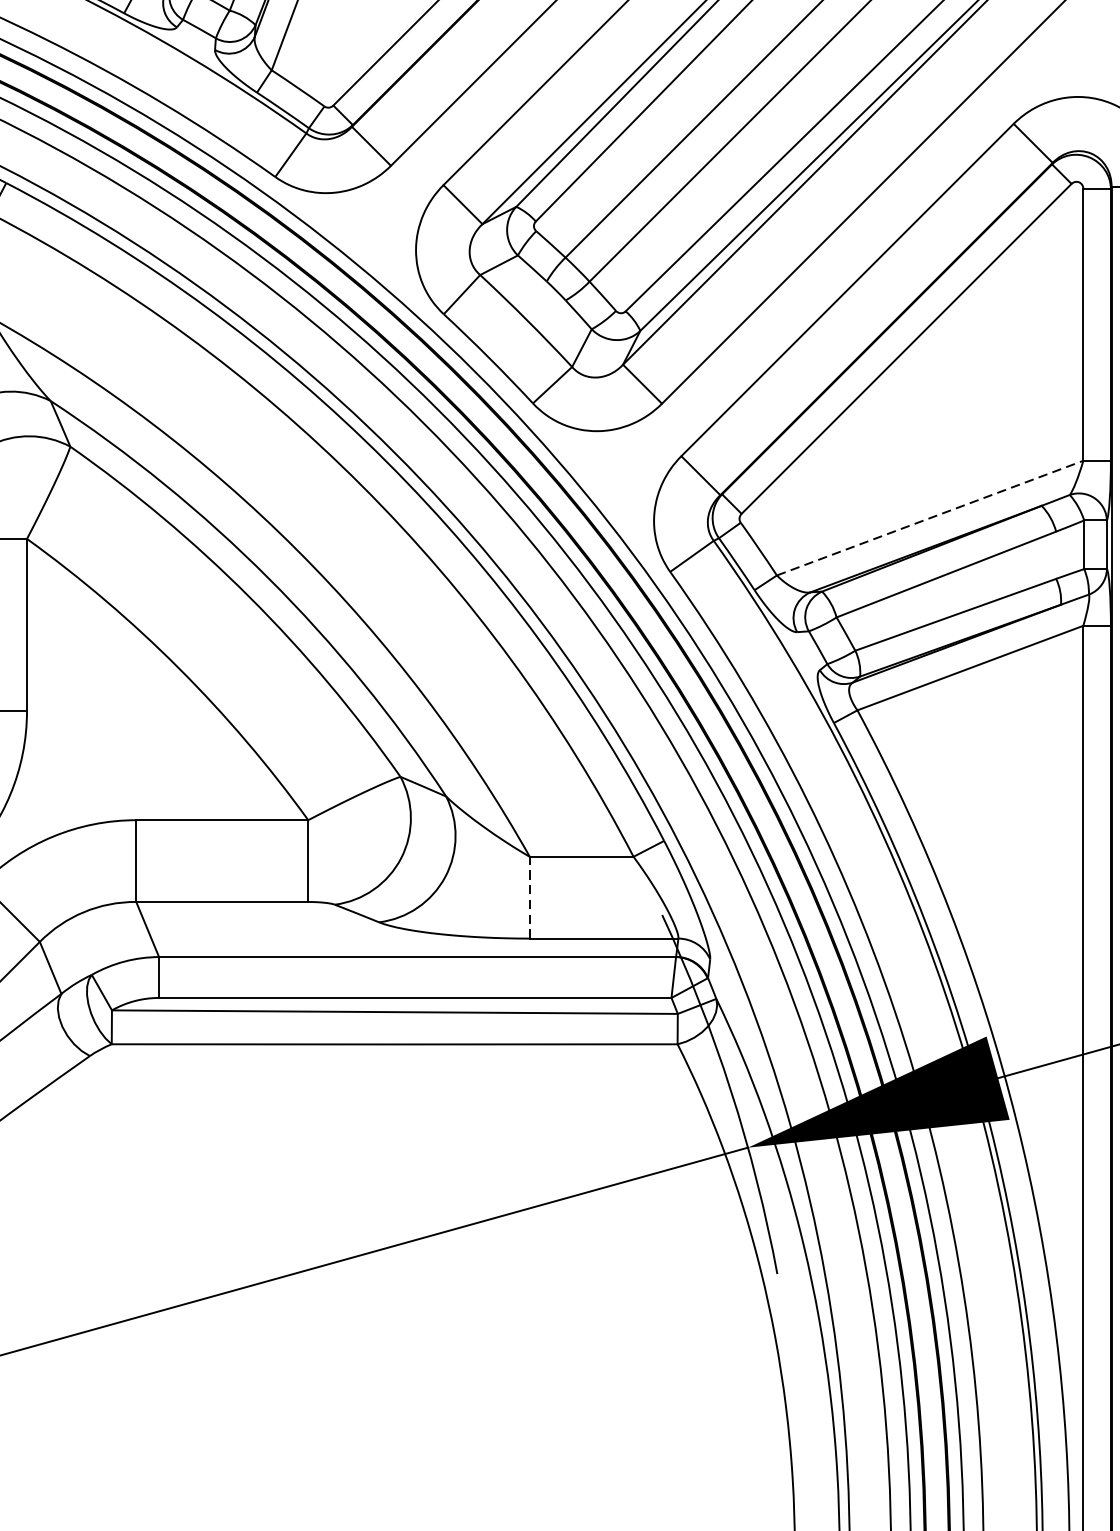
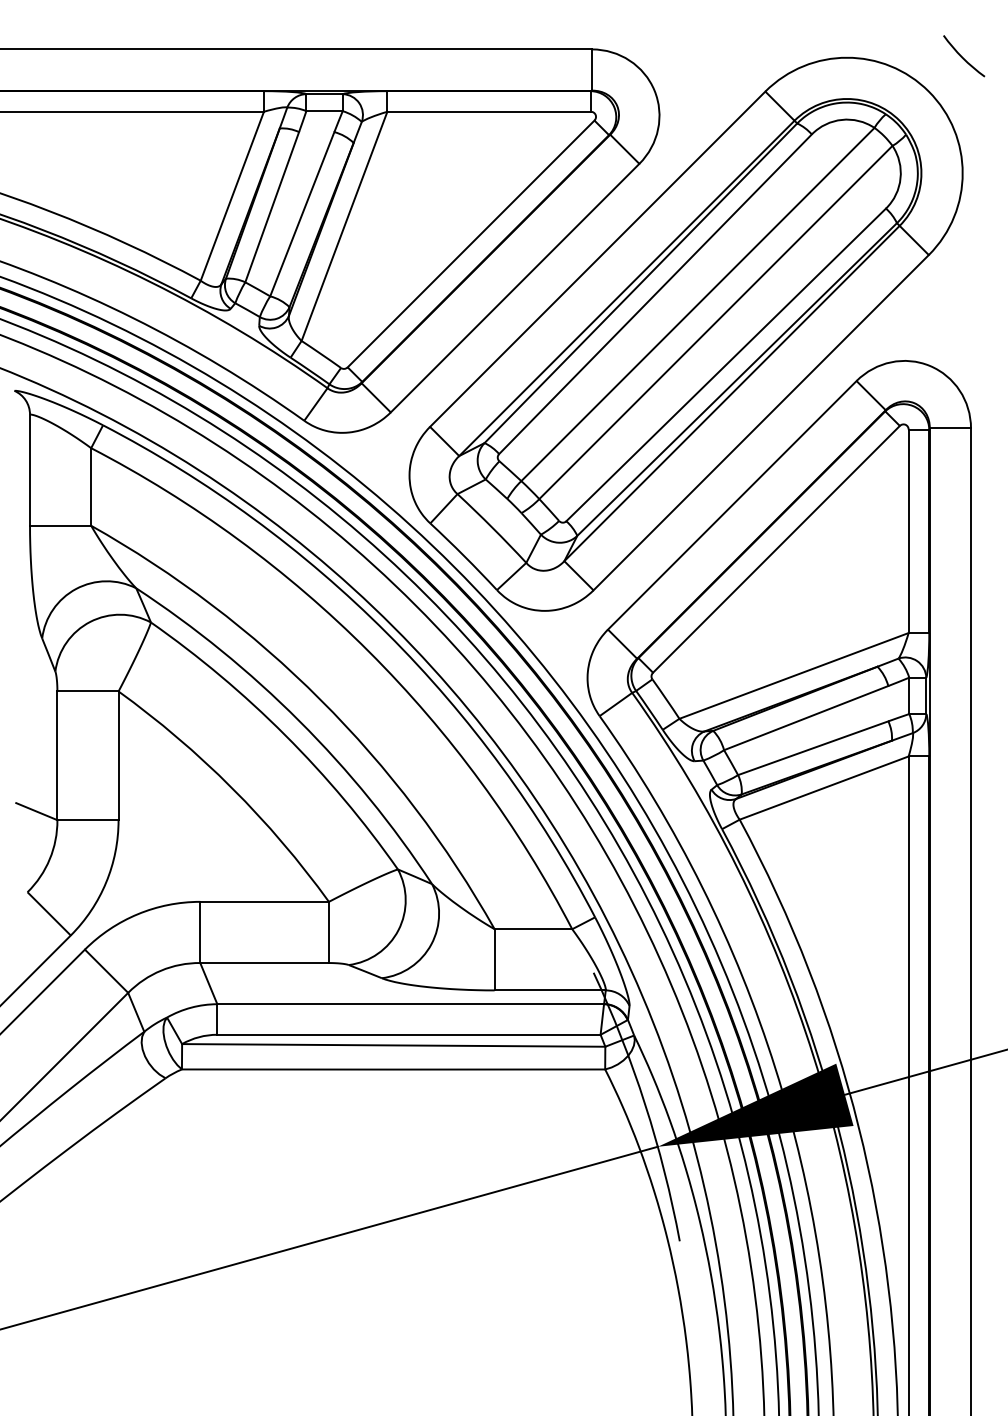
line: (930, 517) -> (794, 675), dashed -> solid
line: (529, 897) -> (494, 959), dashed -> solid

